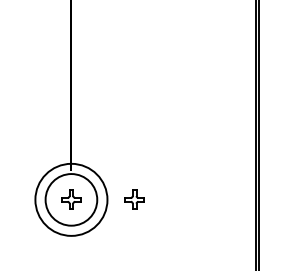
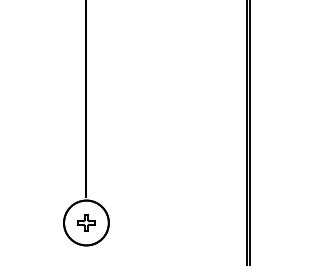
circle: (71, 199) -> (86, 222), size x0.71
part: (134, 199) -> (141, 222), removed

